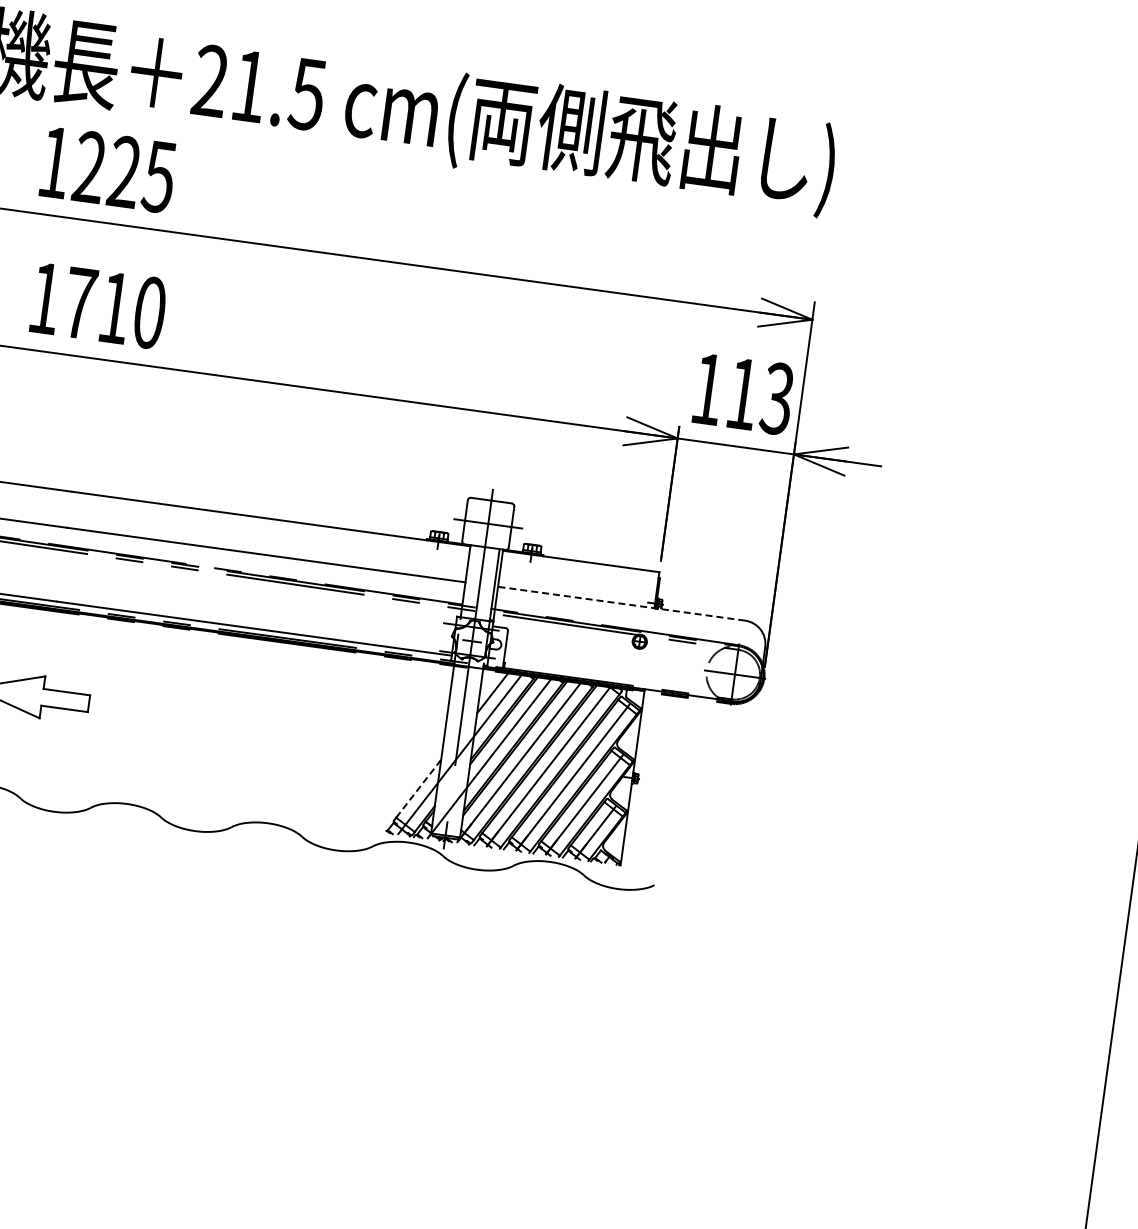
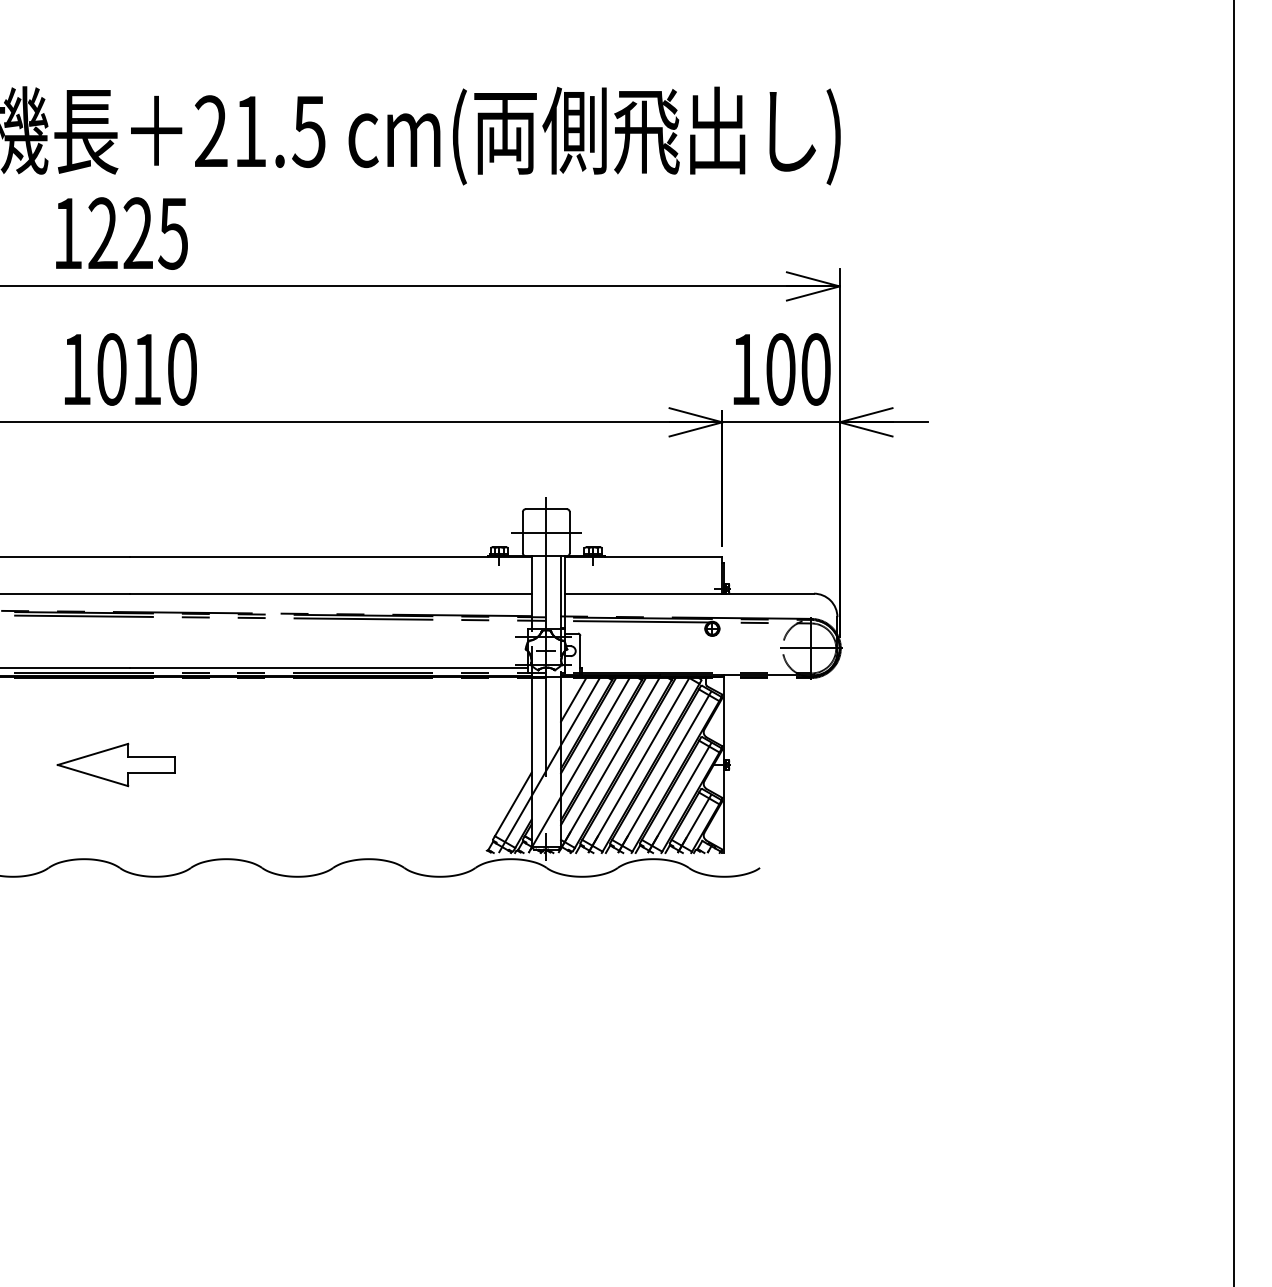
text: (79, 303) -> (111, 369), 1710 -> 1010
text: (760, 396) -> (798, 369), 113 -> 100
line: (621, 603) -> (689, 593), dashed -> solid
line: (418, 788) -> (513, 804), dashed -> solid

